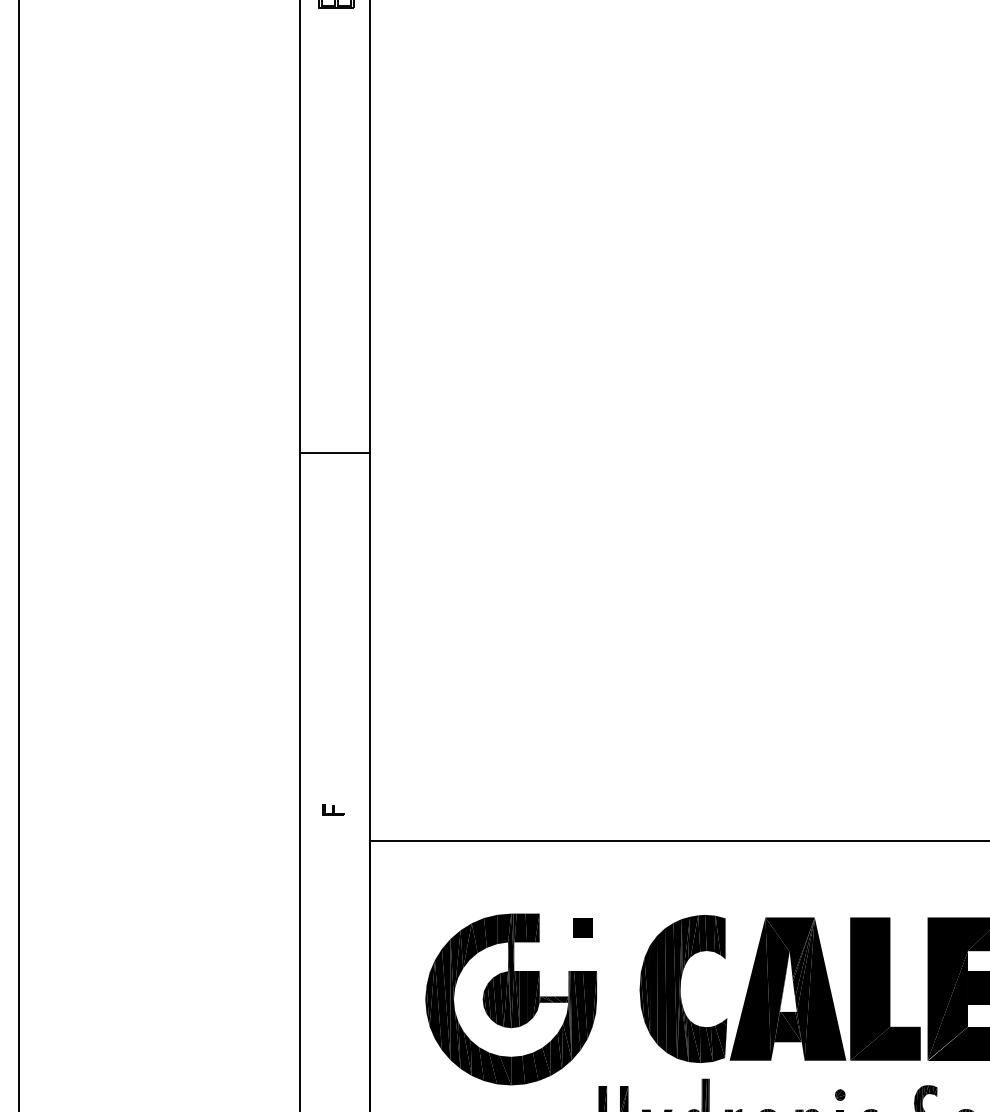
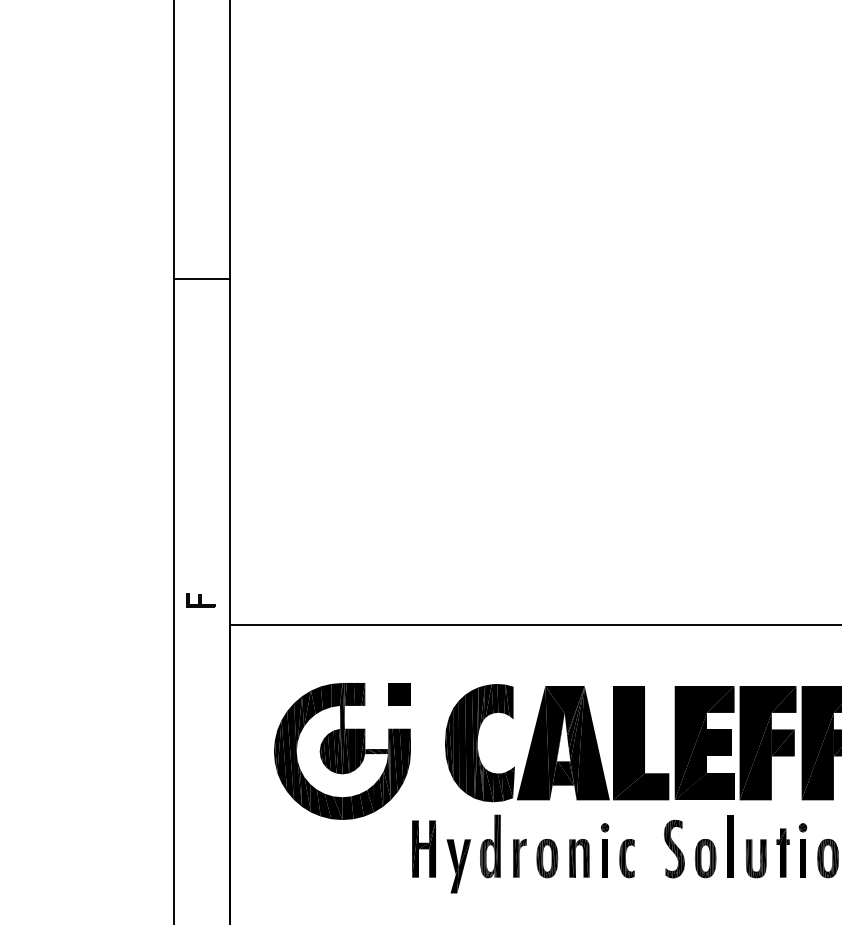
line: (334, 453) -> (201, 279), moved
part: (333, 810) -> (200, 600), size x1.67
part: (582, 928) -> (399, 694), size x1.43

